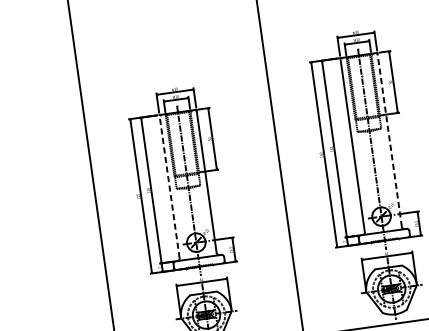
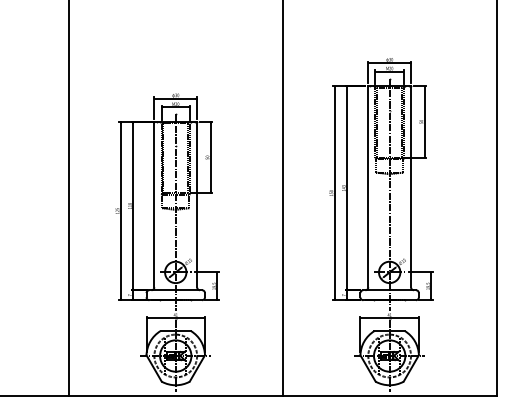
line: (389, 139) -> (411, 186), dashed -> solid
line: (169, 186) -> (154, 204), dashed -> solid

